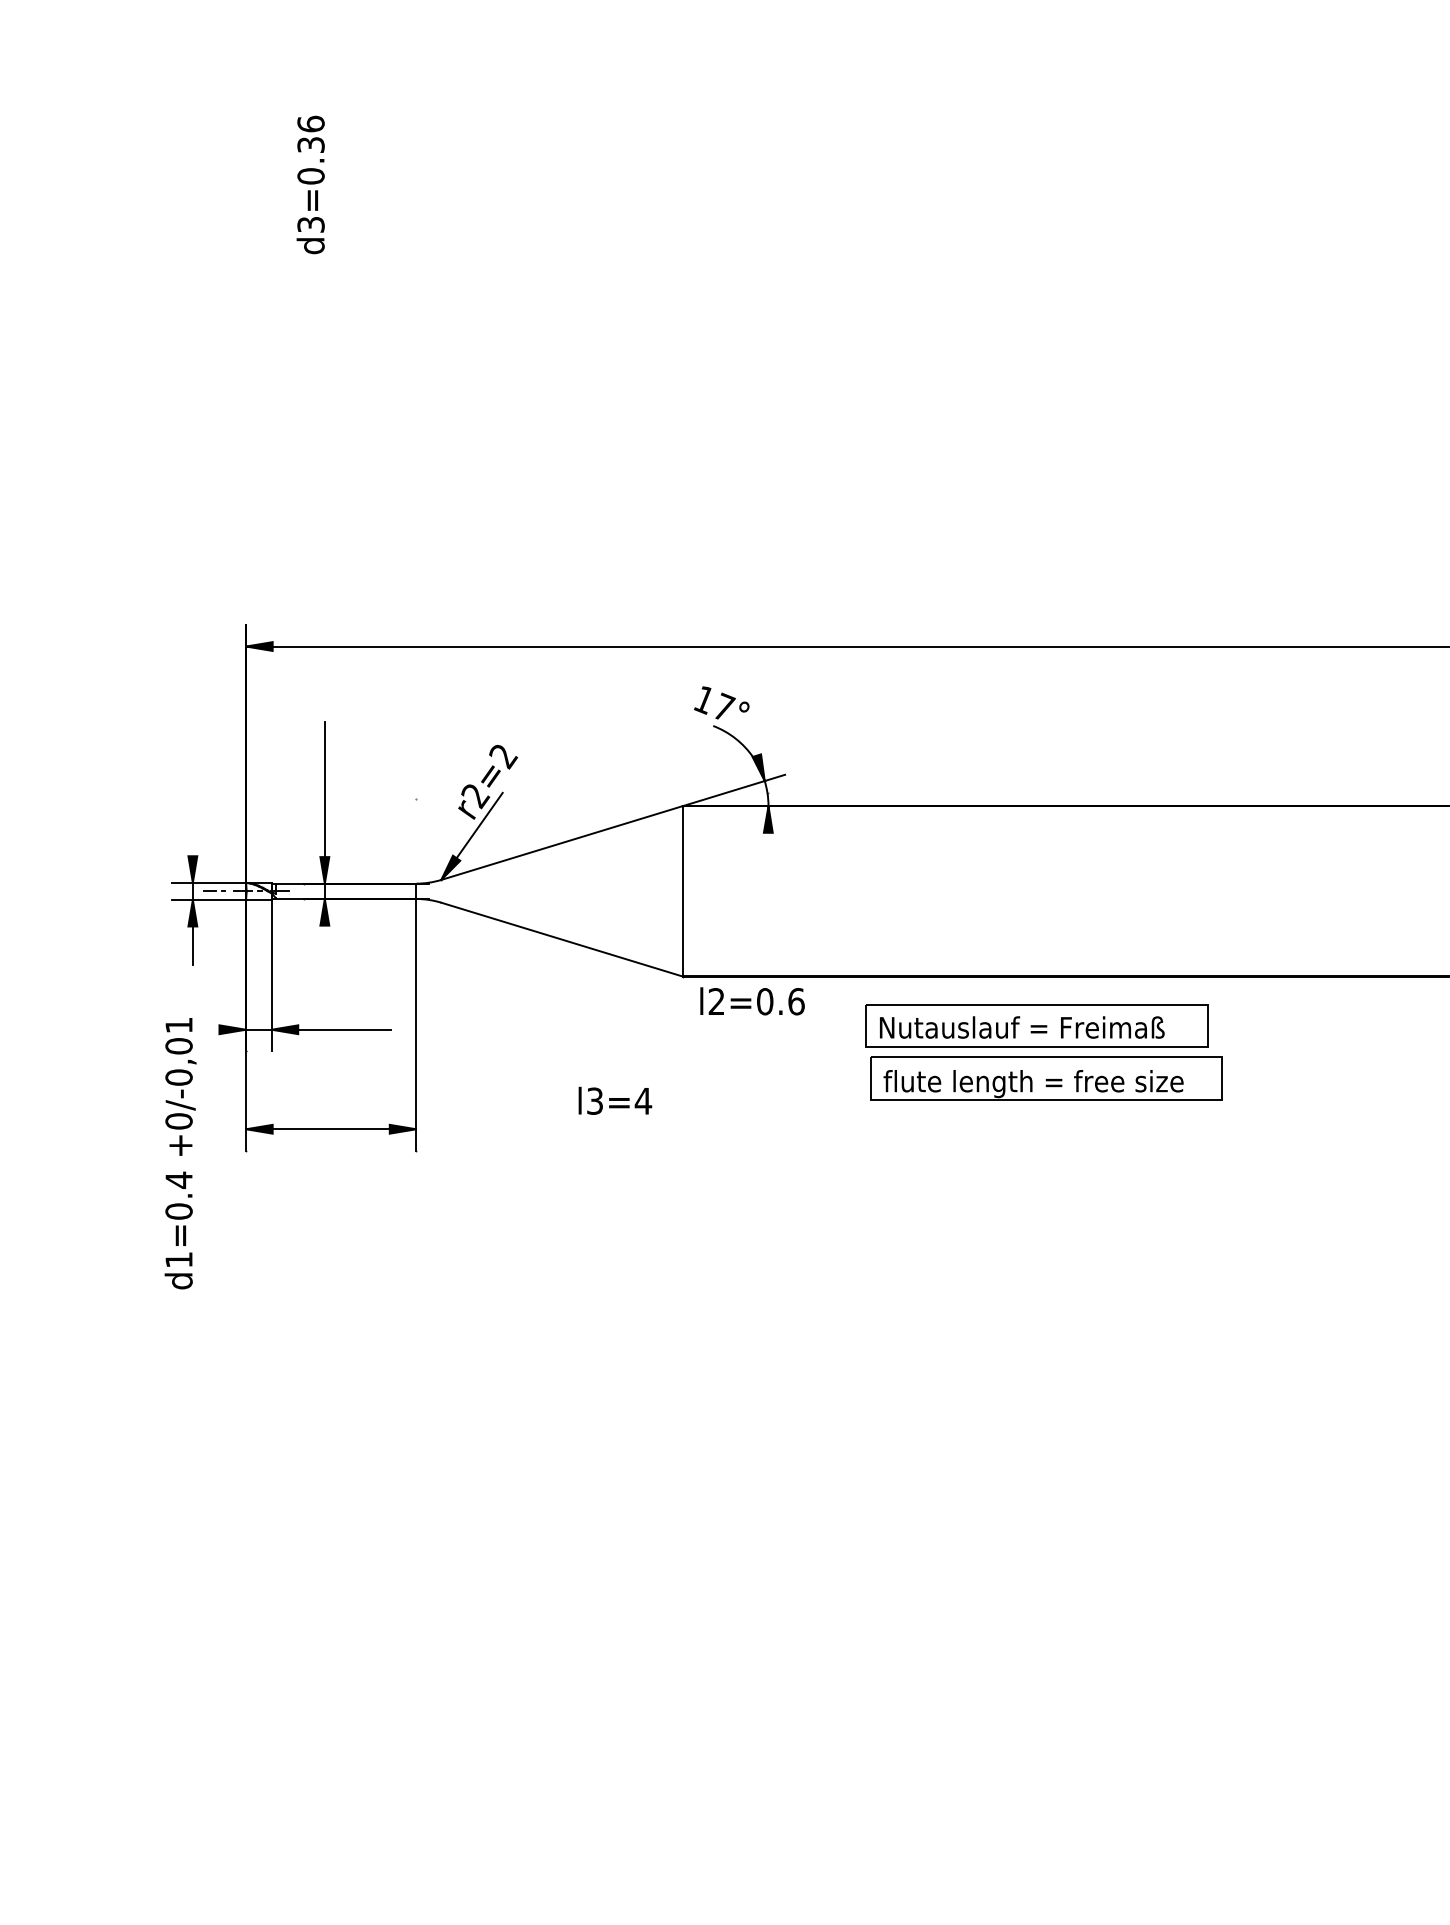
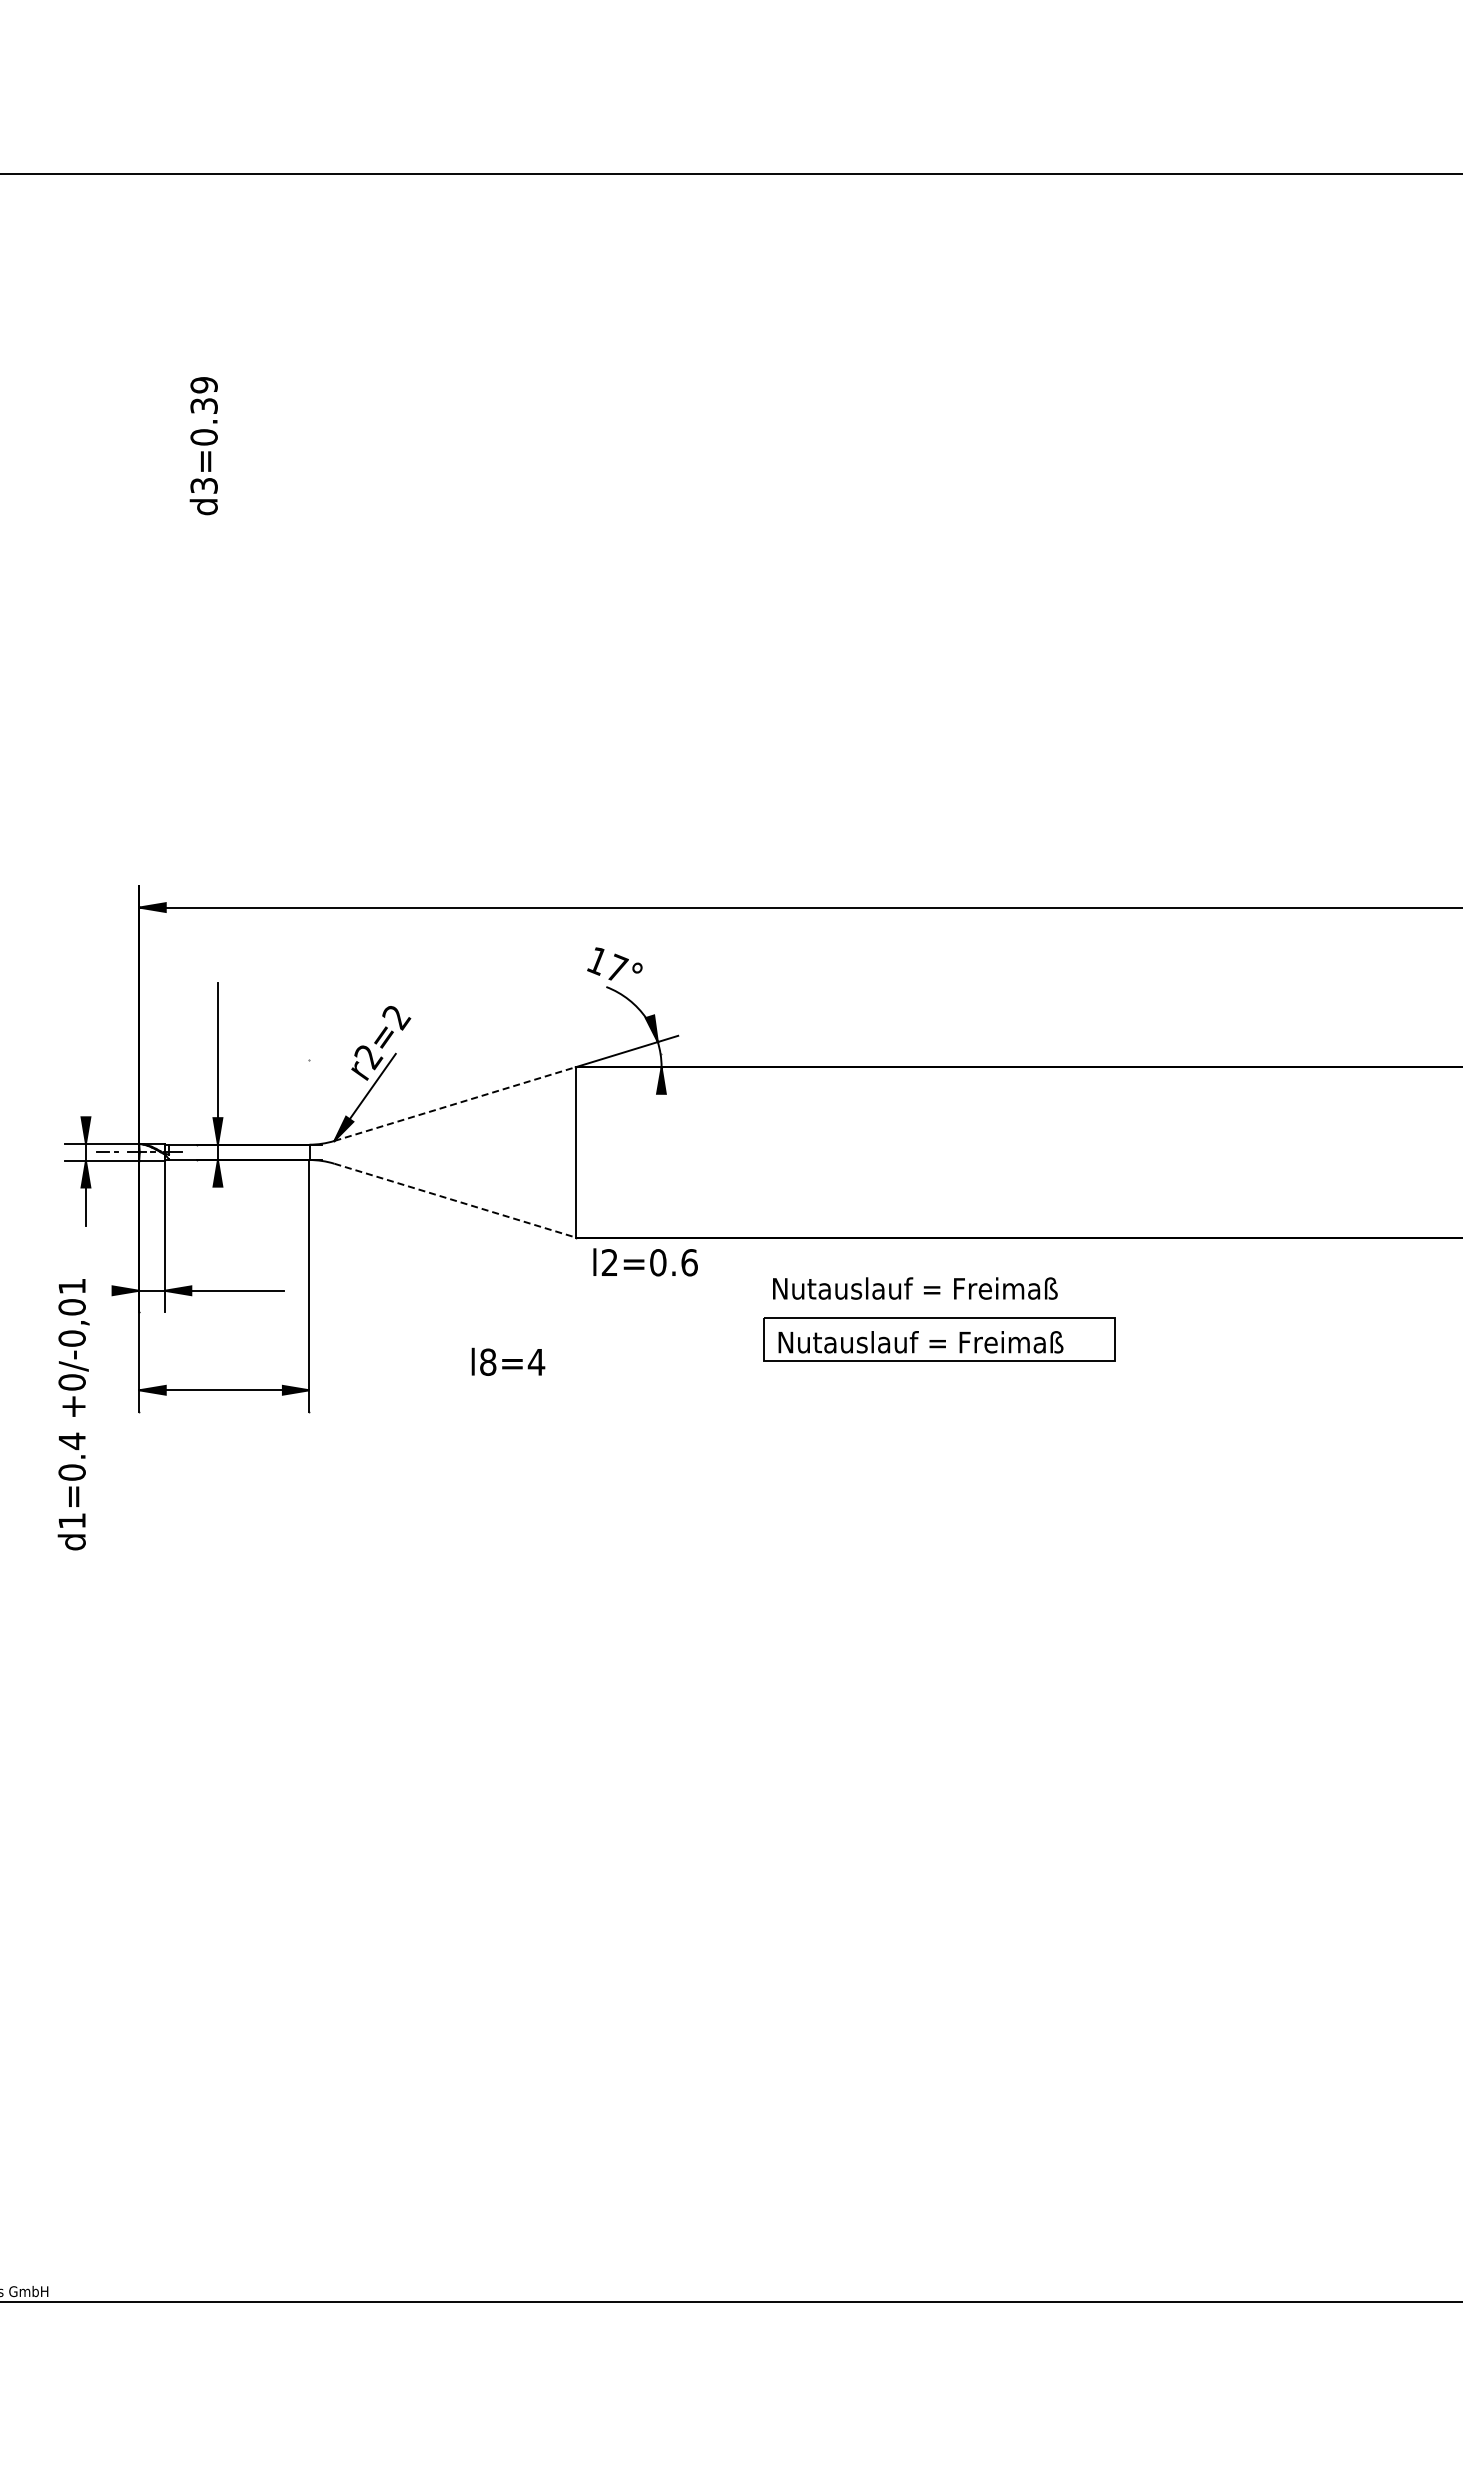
text: (310, 123) -> (203, 384), d3=0.36 -> d3=0.39
line: (562, 842) -> (455, 1103), solid -> dashed
line: (562, 939) -> (455, 1200), solid -> dashed
part: (1037, 1025) -> (930, 1286), removed
text: (1033, 1084) -> (926, 1345), flute length = free size -> Nutauslauf = Freimaß
text: (595, 1100) -> (488, 1361), l3=4 -> l8=4

